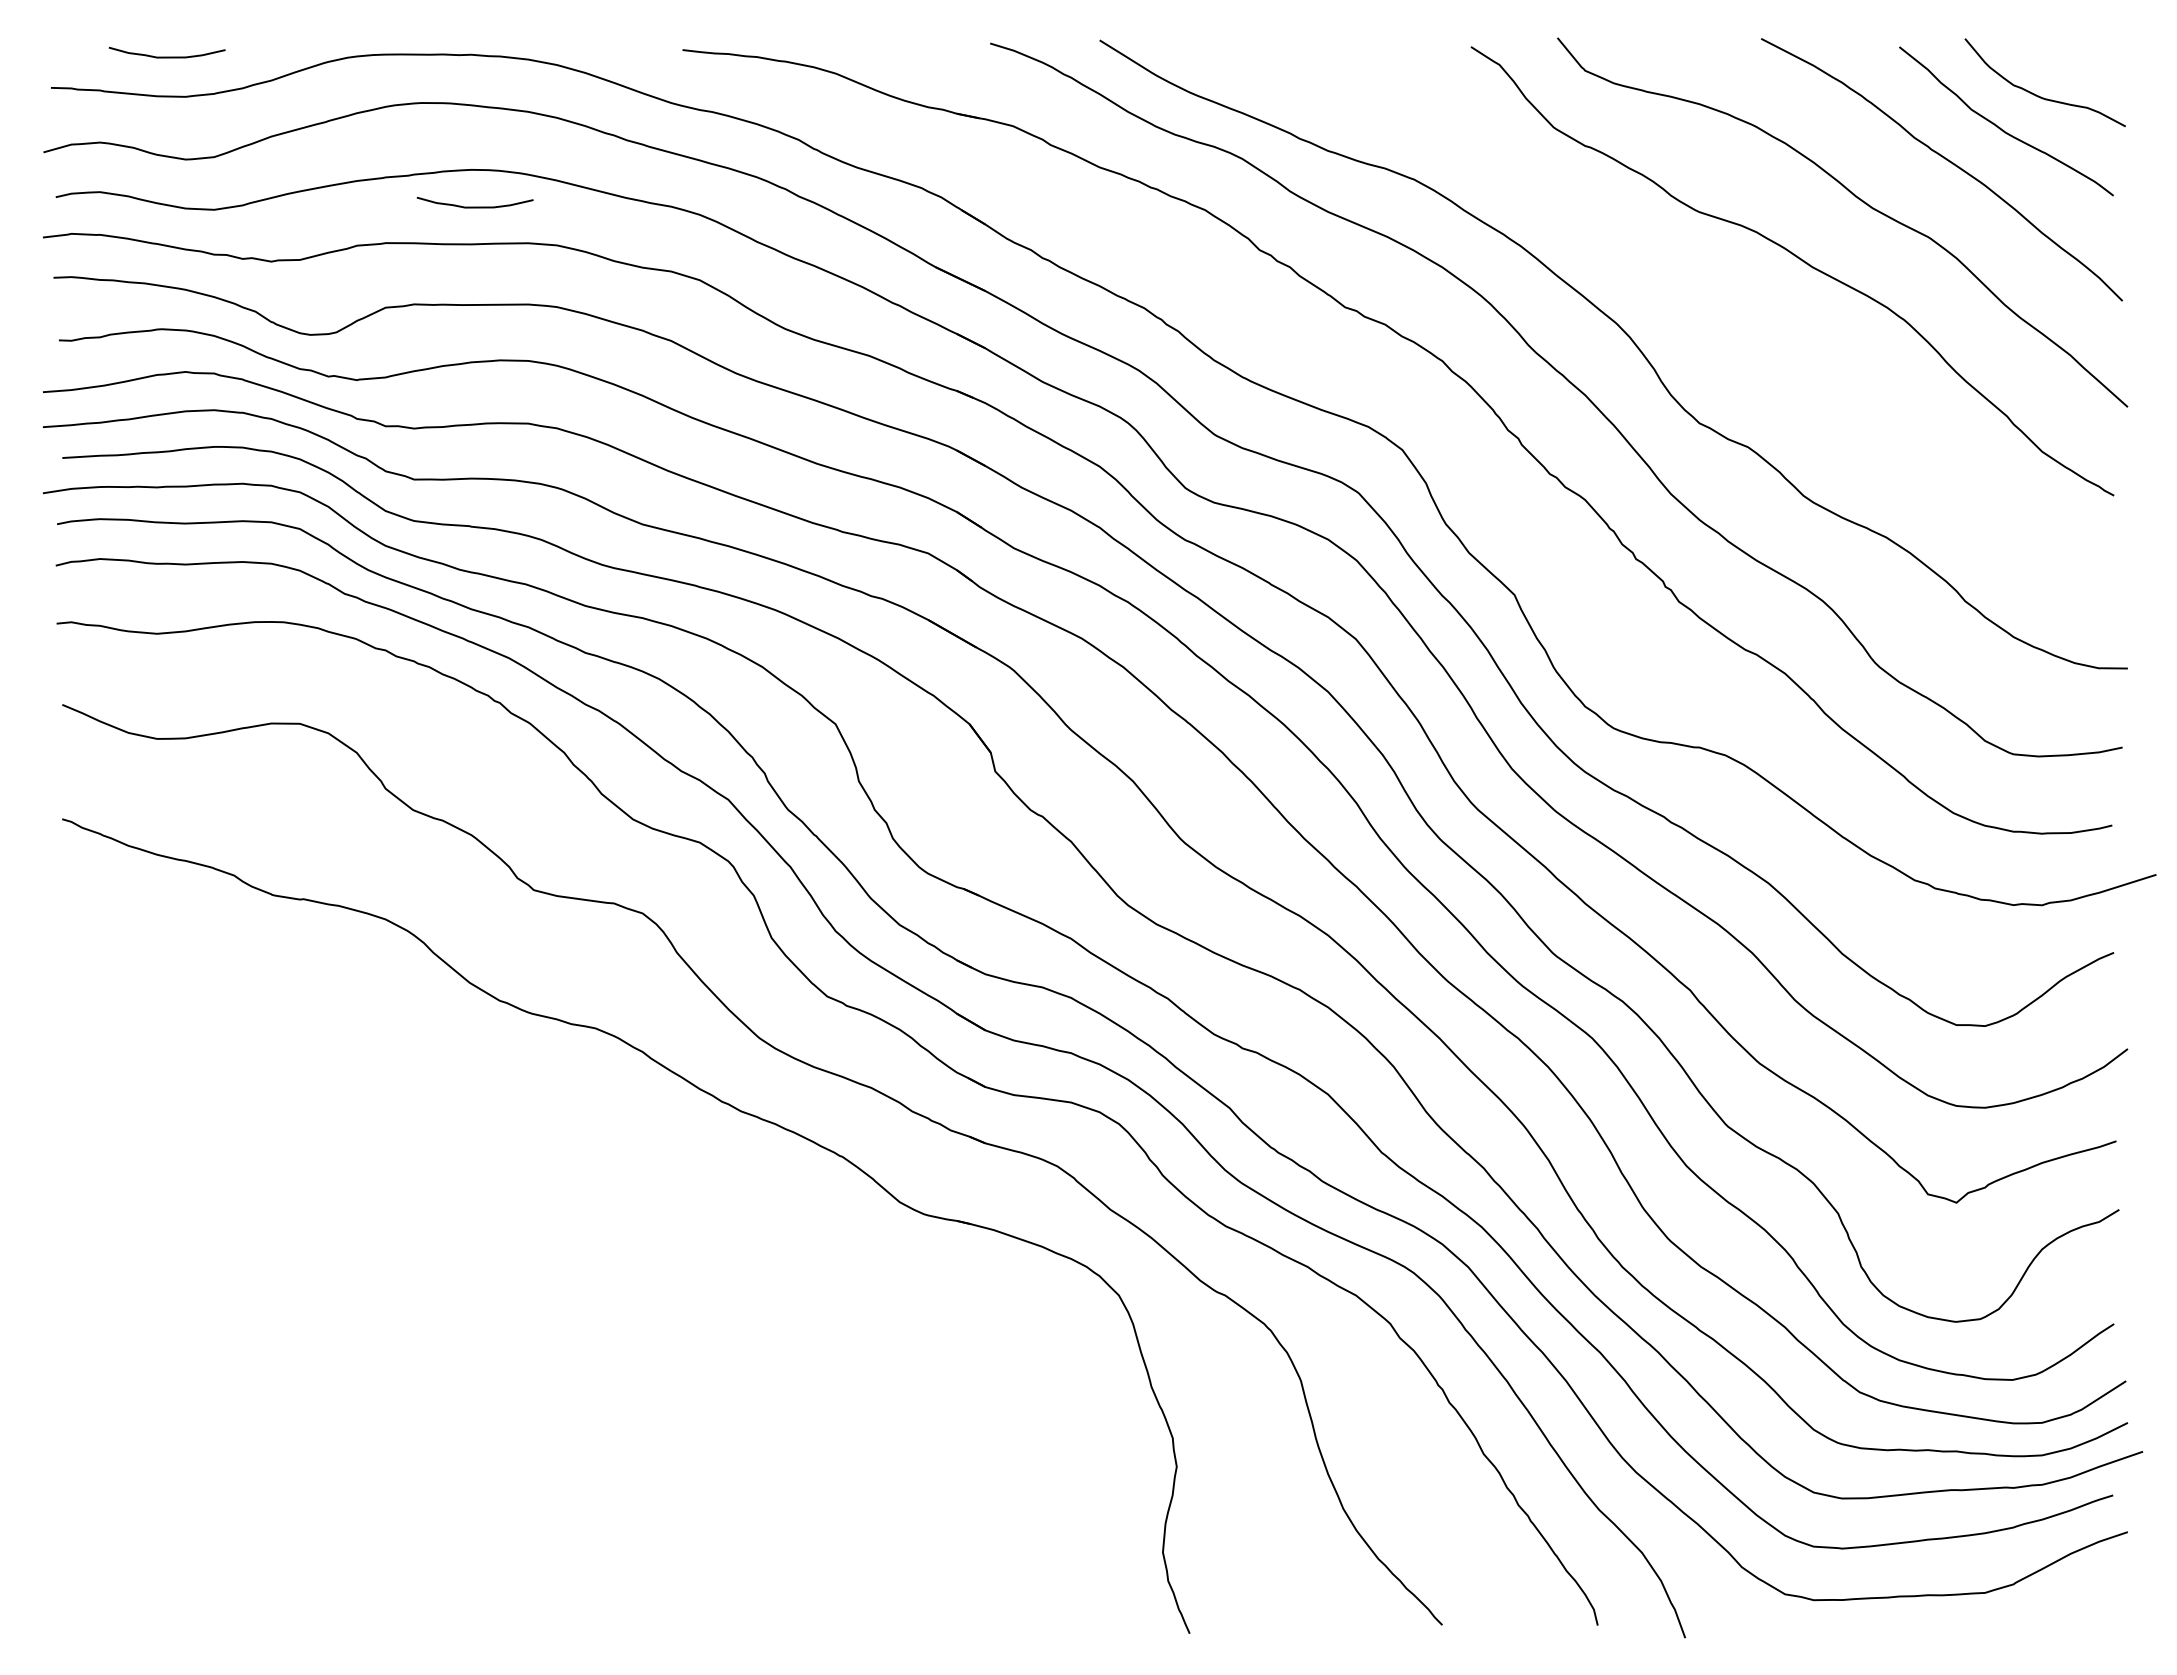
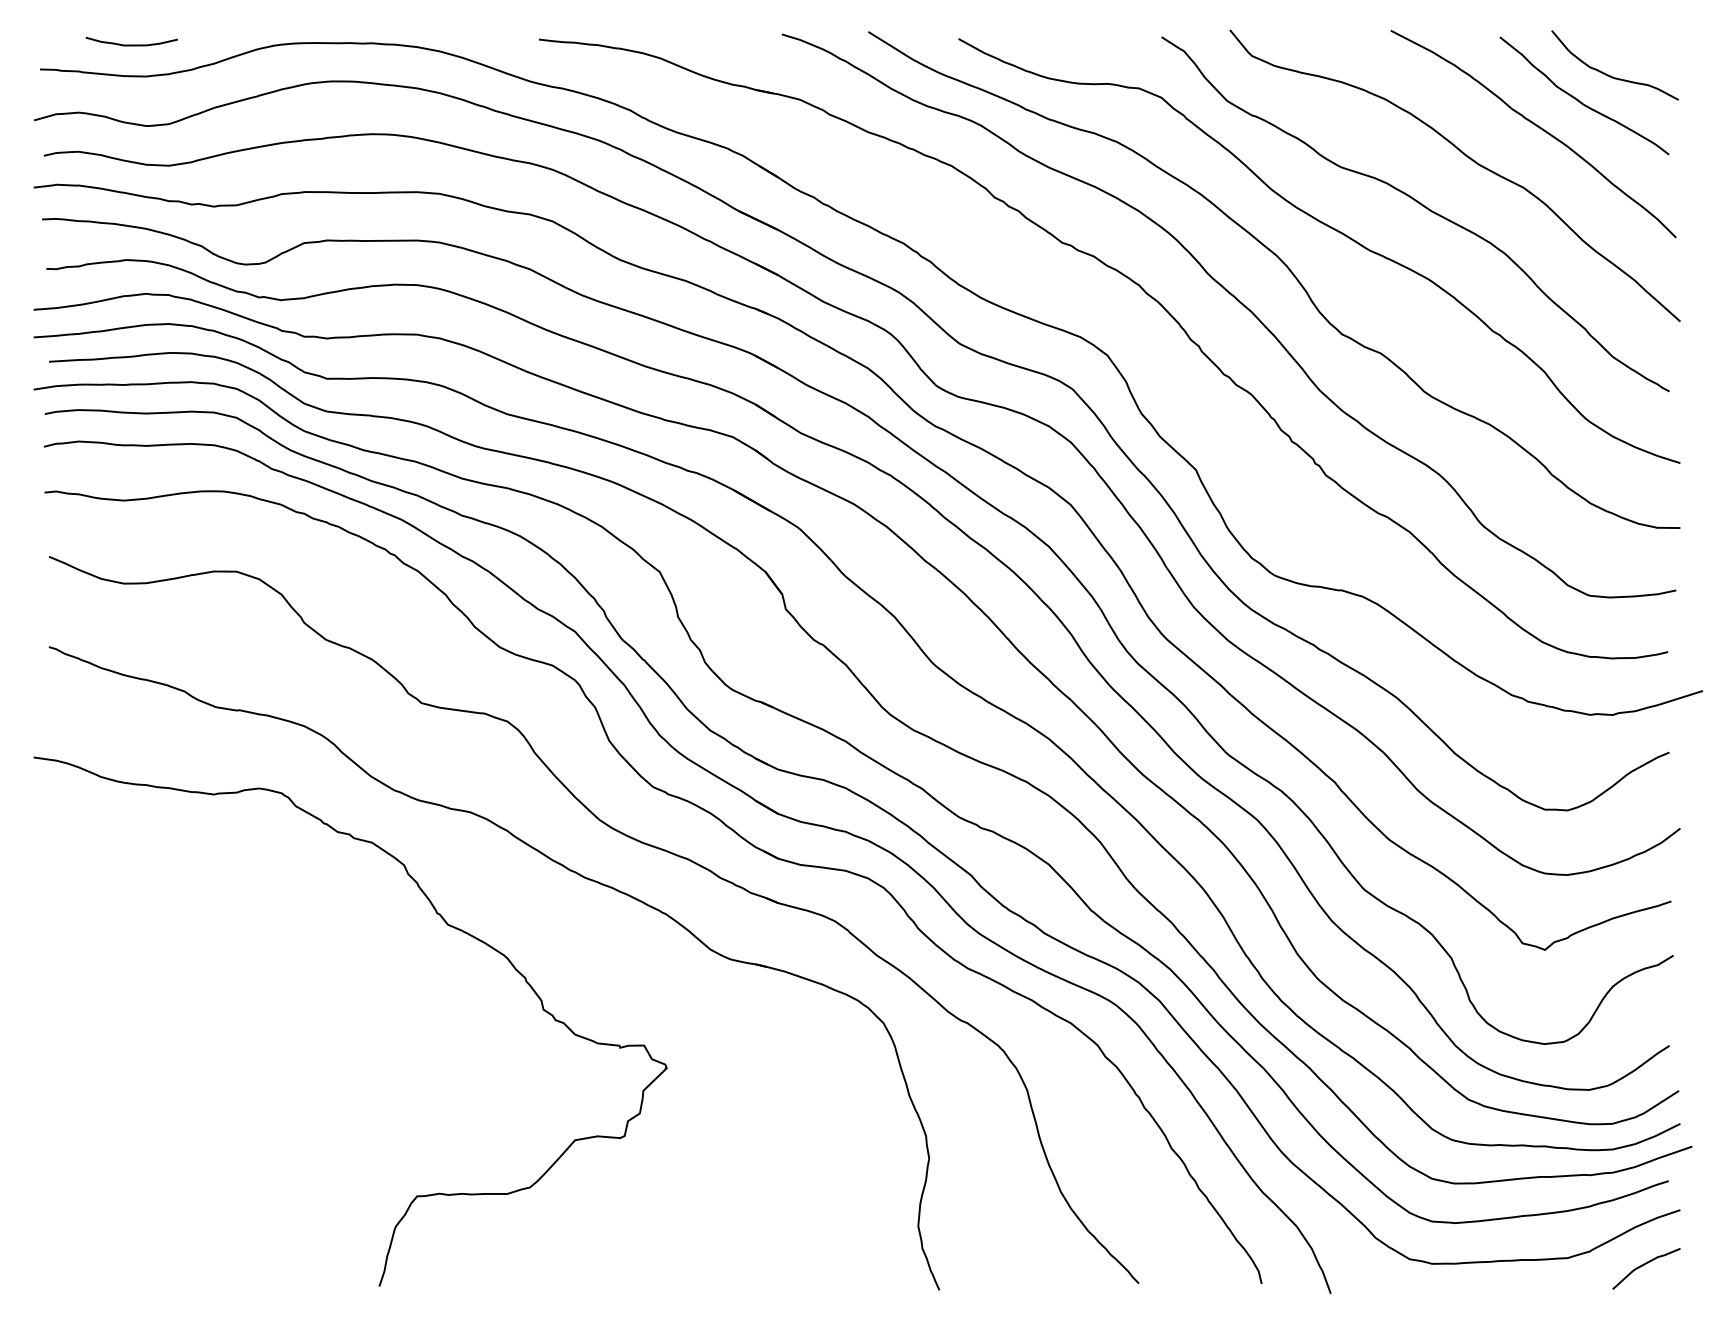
curve: (474, 206) -> (374, 163), removed
curve: (1684, 288) -> (1330, 227), added
curve: (566, 1171) -> (447, 925), added
curve: (2081, 1602) -> (1643, 1265), added

